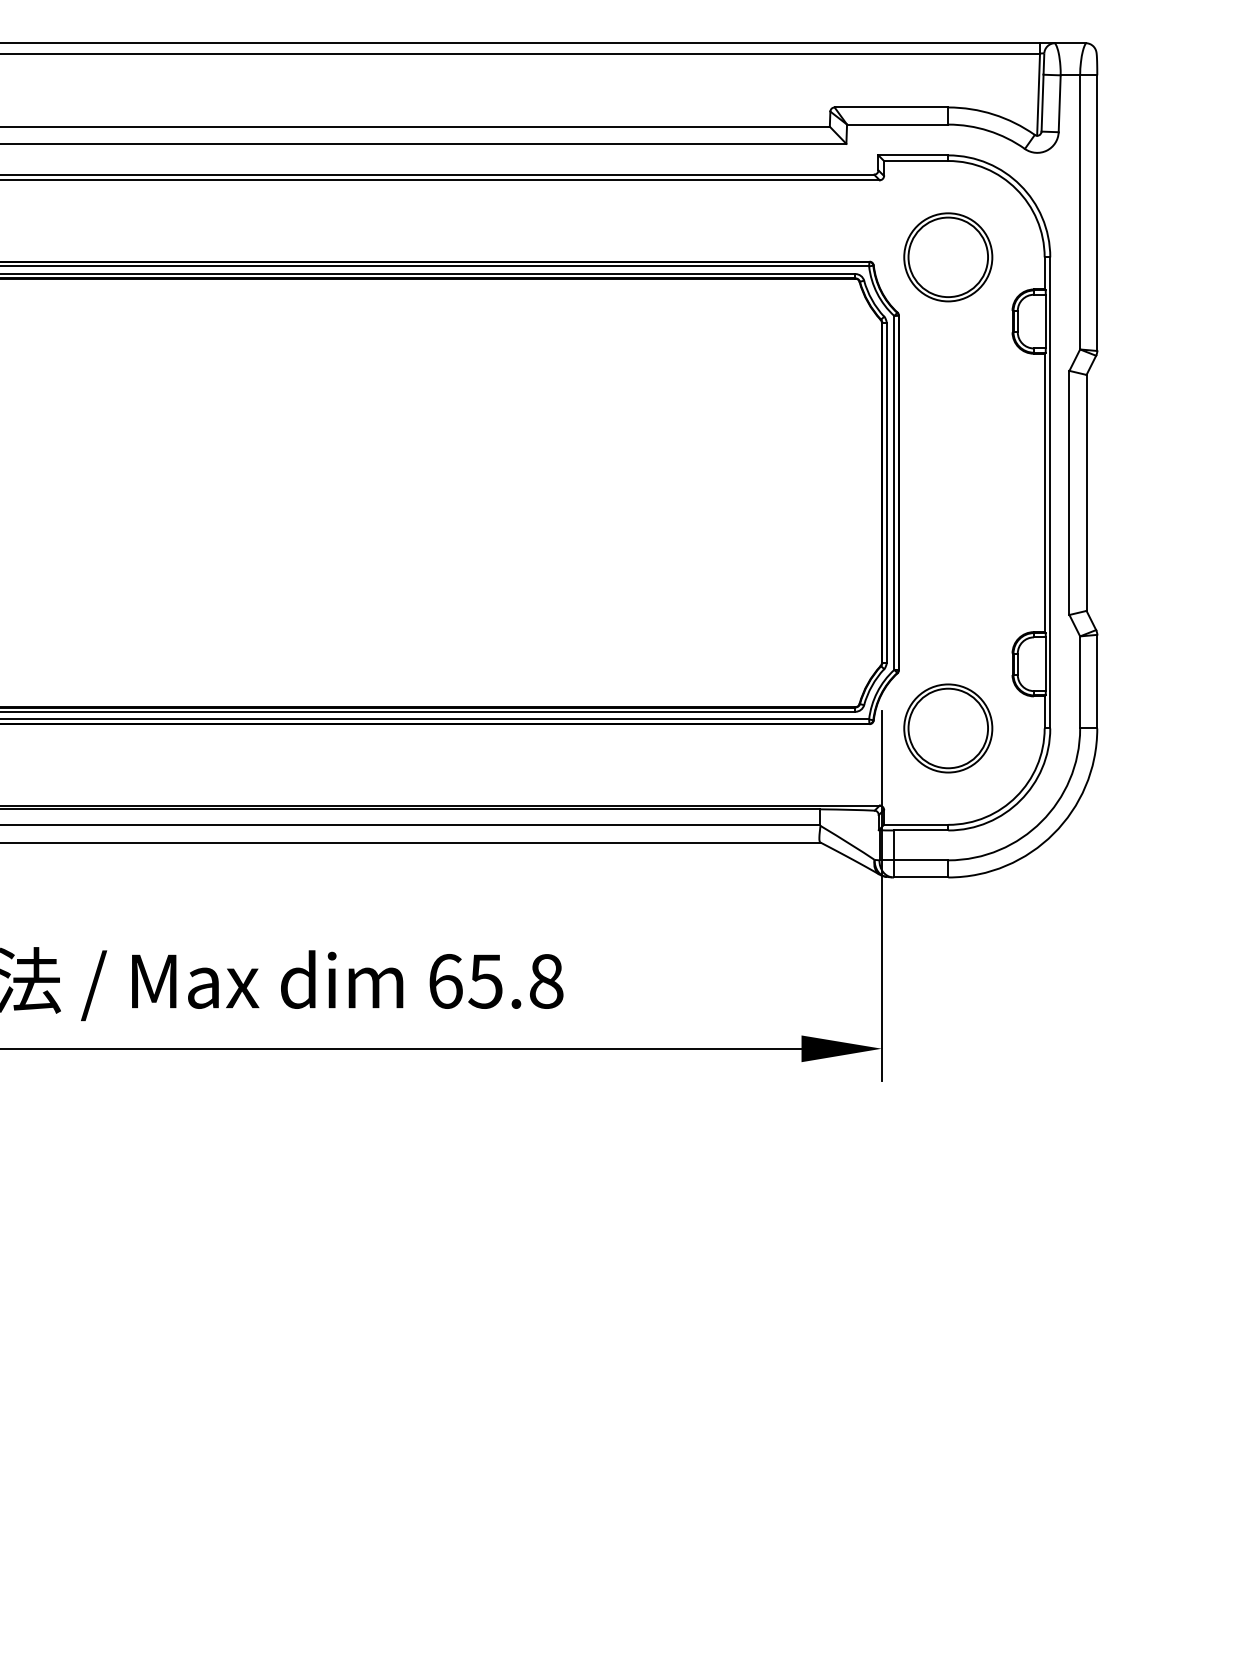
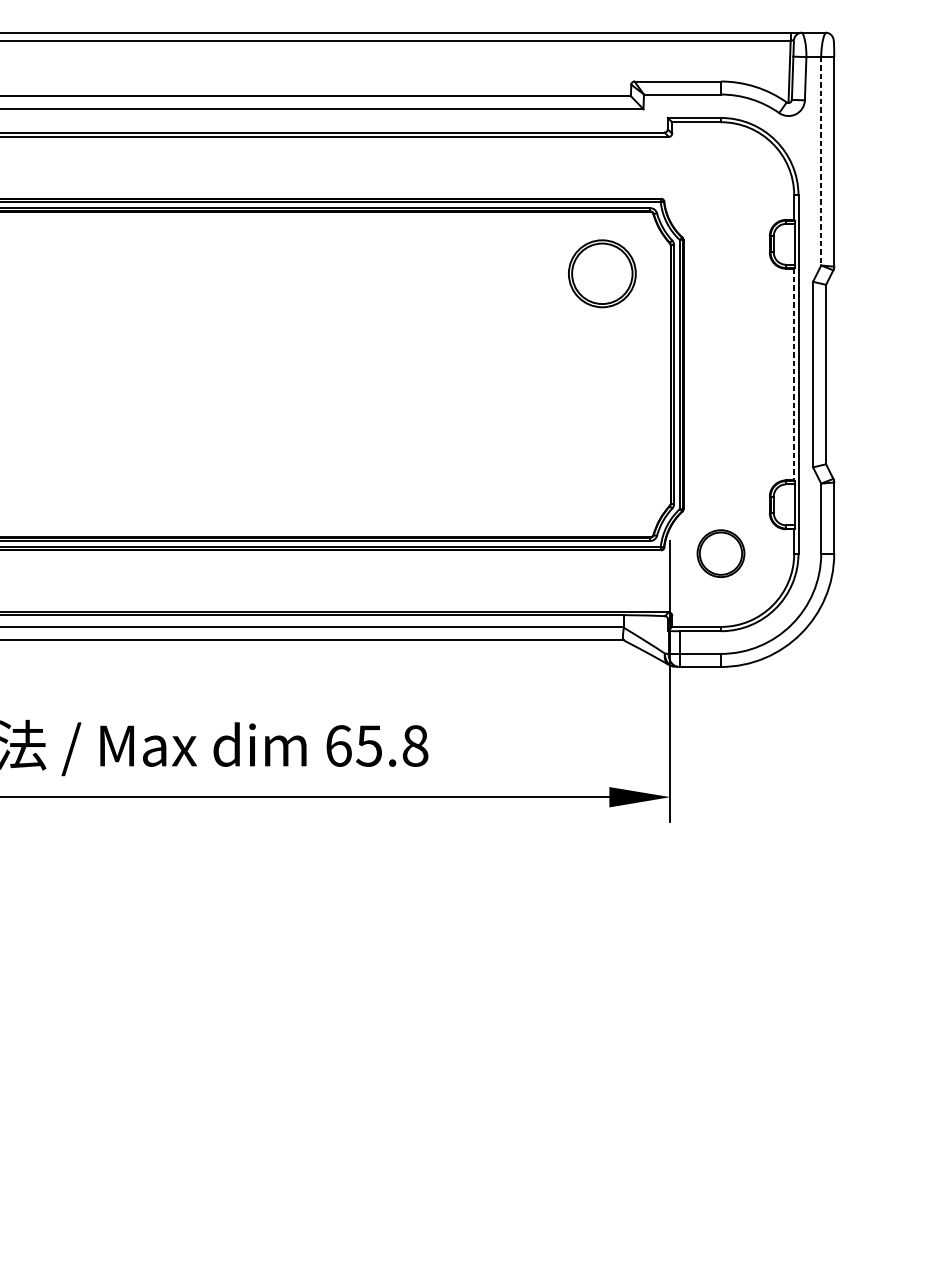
line: (1080, 212) -> (821, 161), solid -> dashed
part: (948, 257) -> (602, 273), moved
line: (1044, 493) -> (794, 375), solid -> dashed
part: (948, 728) -> (721, 553), size x0.7

